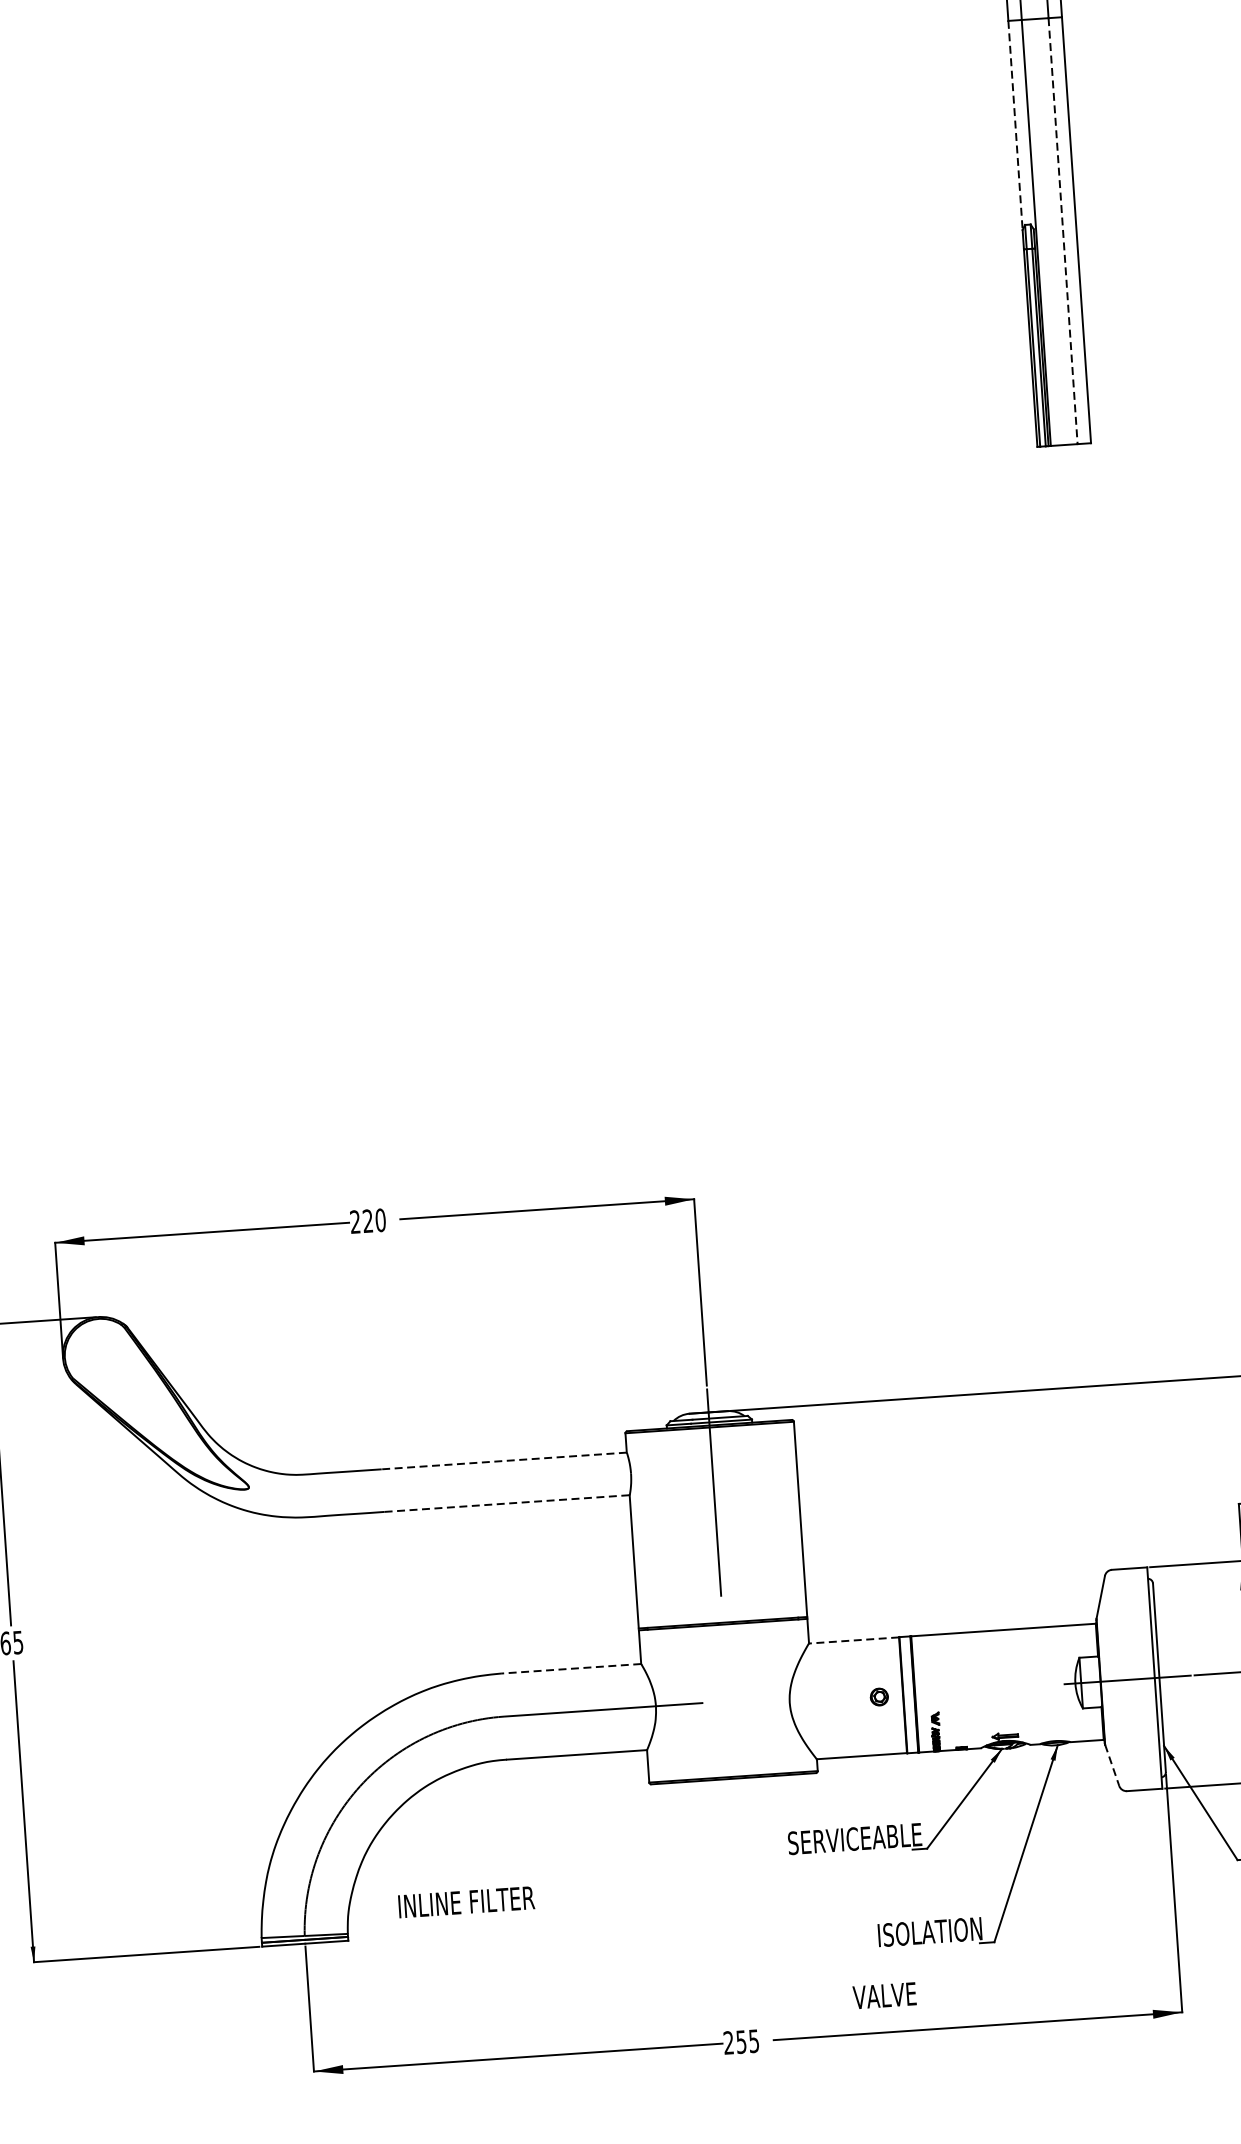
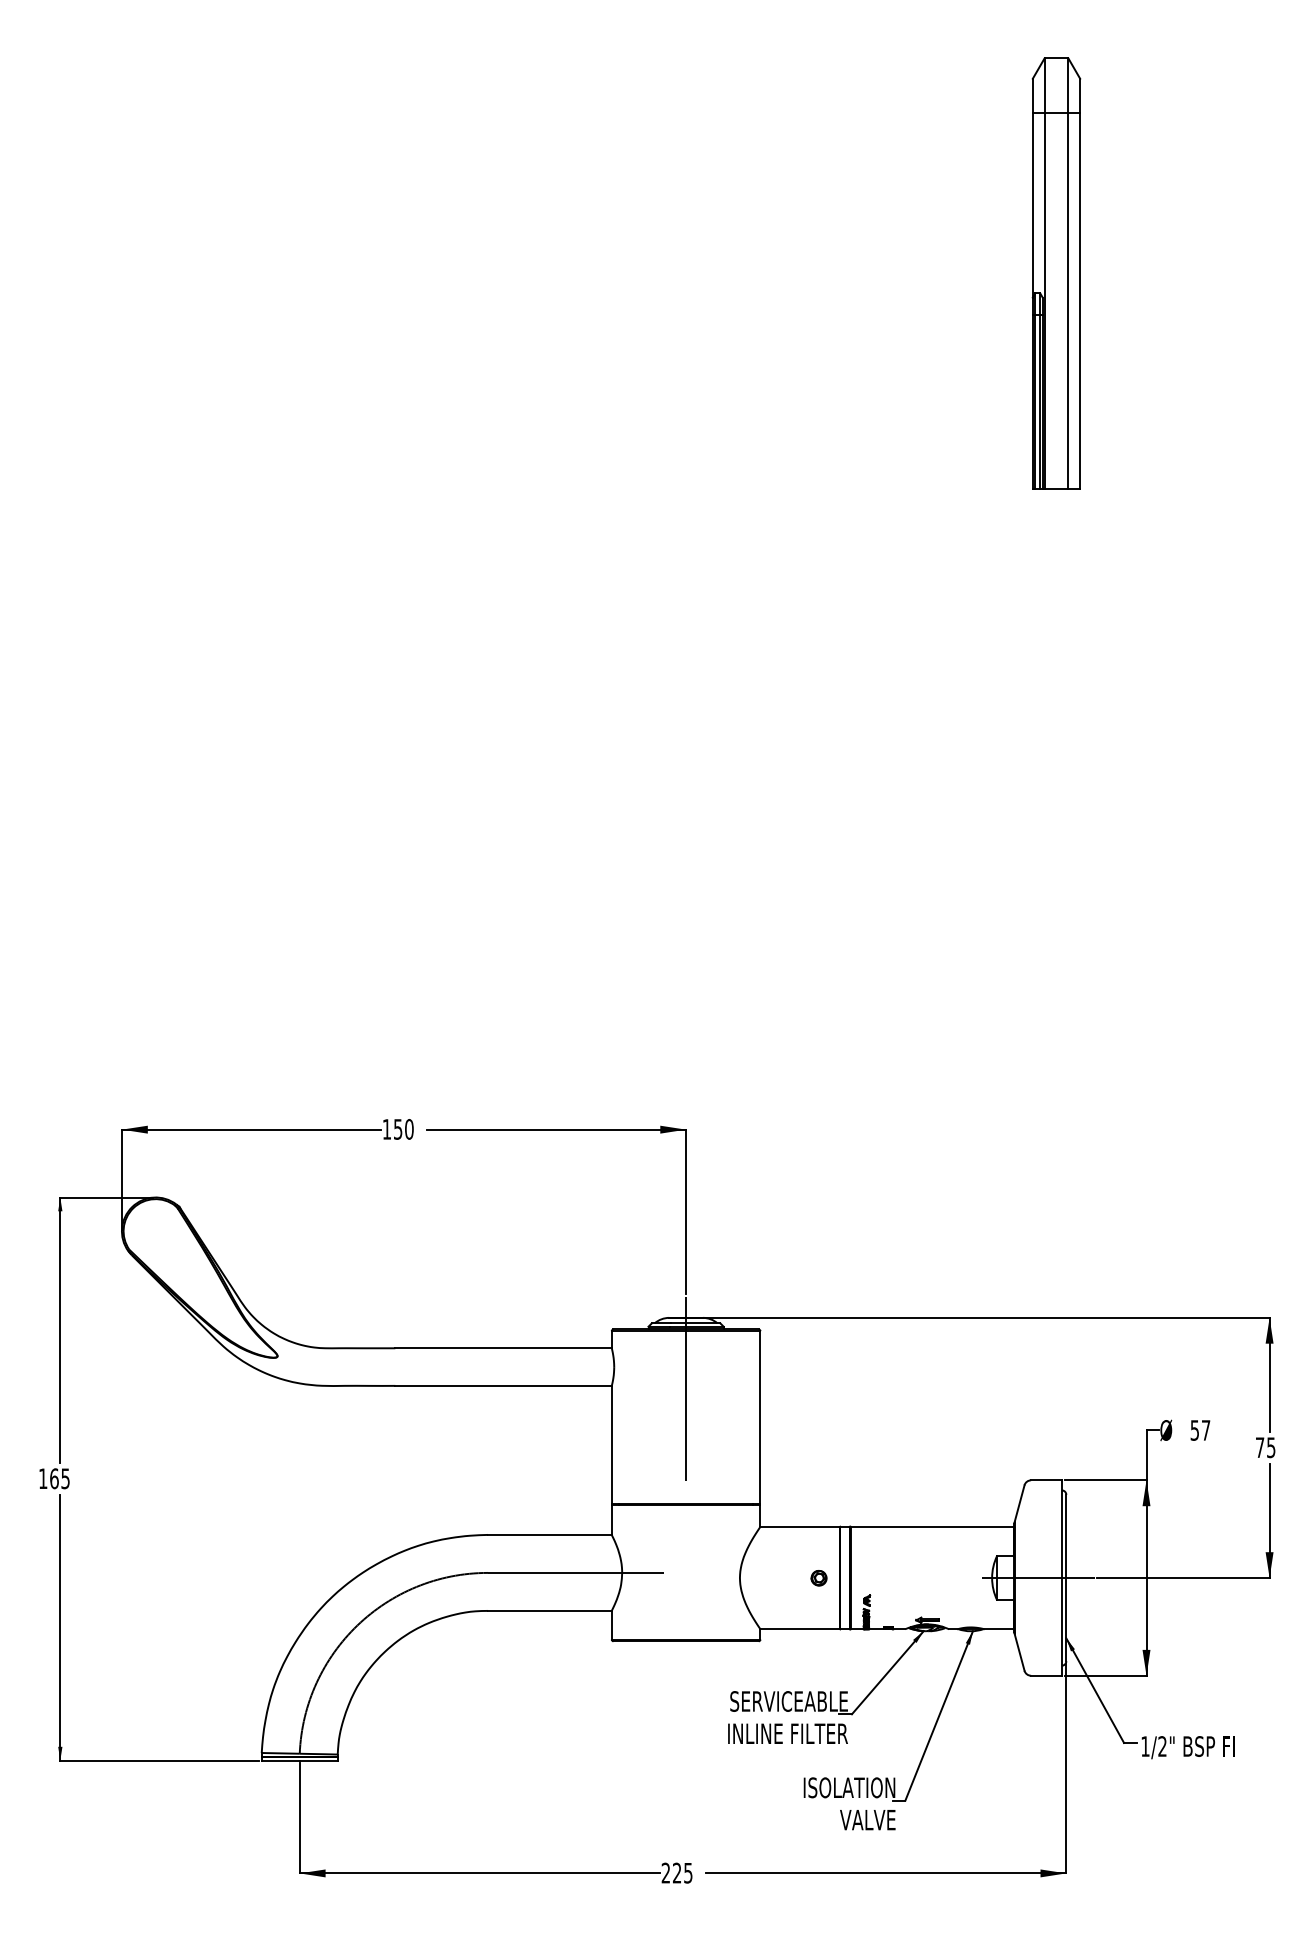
line: (1015, 125) -> (1032, 205), dashed -> solid
line: (1063, 231) -> (1068, 301), dashed -> solid
text: (361, 1221) -> (392, 1129), 220 -> 150
line: (504, 1461) -> (503, 1348), dashed -> solid
line: (508, 1503) -> (504, 1385), dashed -> solid
line: (854, 1639) -> (800, 1526), dashed -> solid
line: (570, 1668) -> (549, 1534), dashed -> solid
line: (1112, 1765) -> (1019, 1652), dashed -> solid
text: (465, 1901) -> (787, 1733), moved
text: (884, 1996) -> (867, 1820), moved
text: (741, 2041) -> (677, 1872), 255 -> 225

